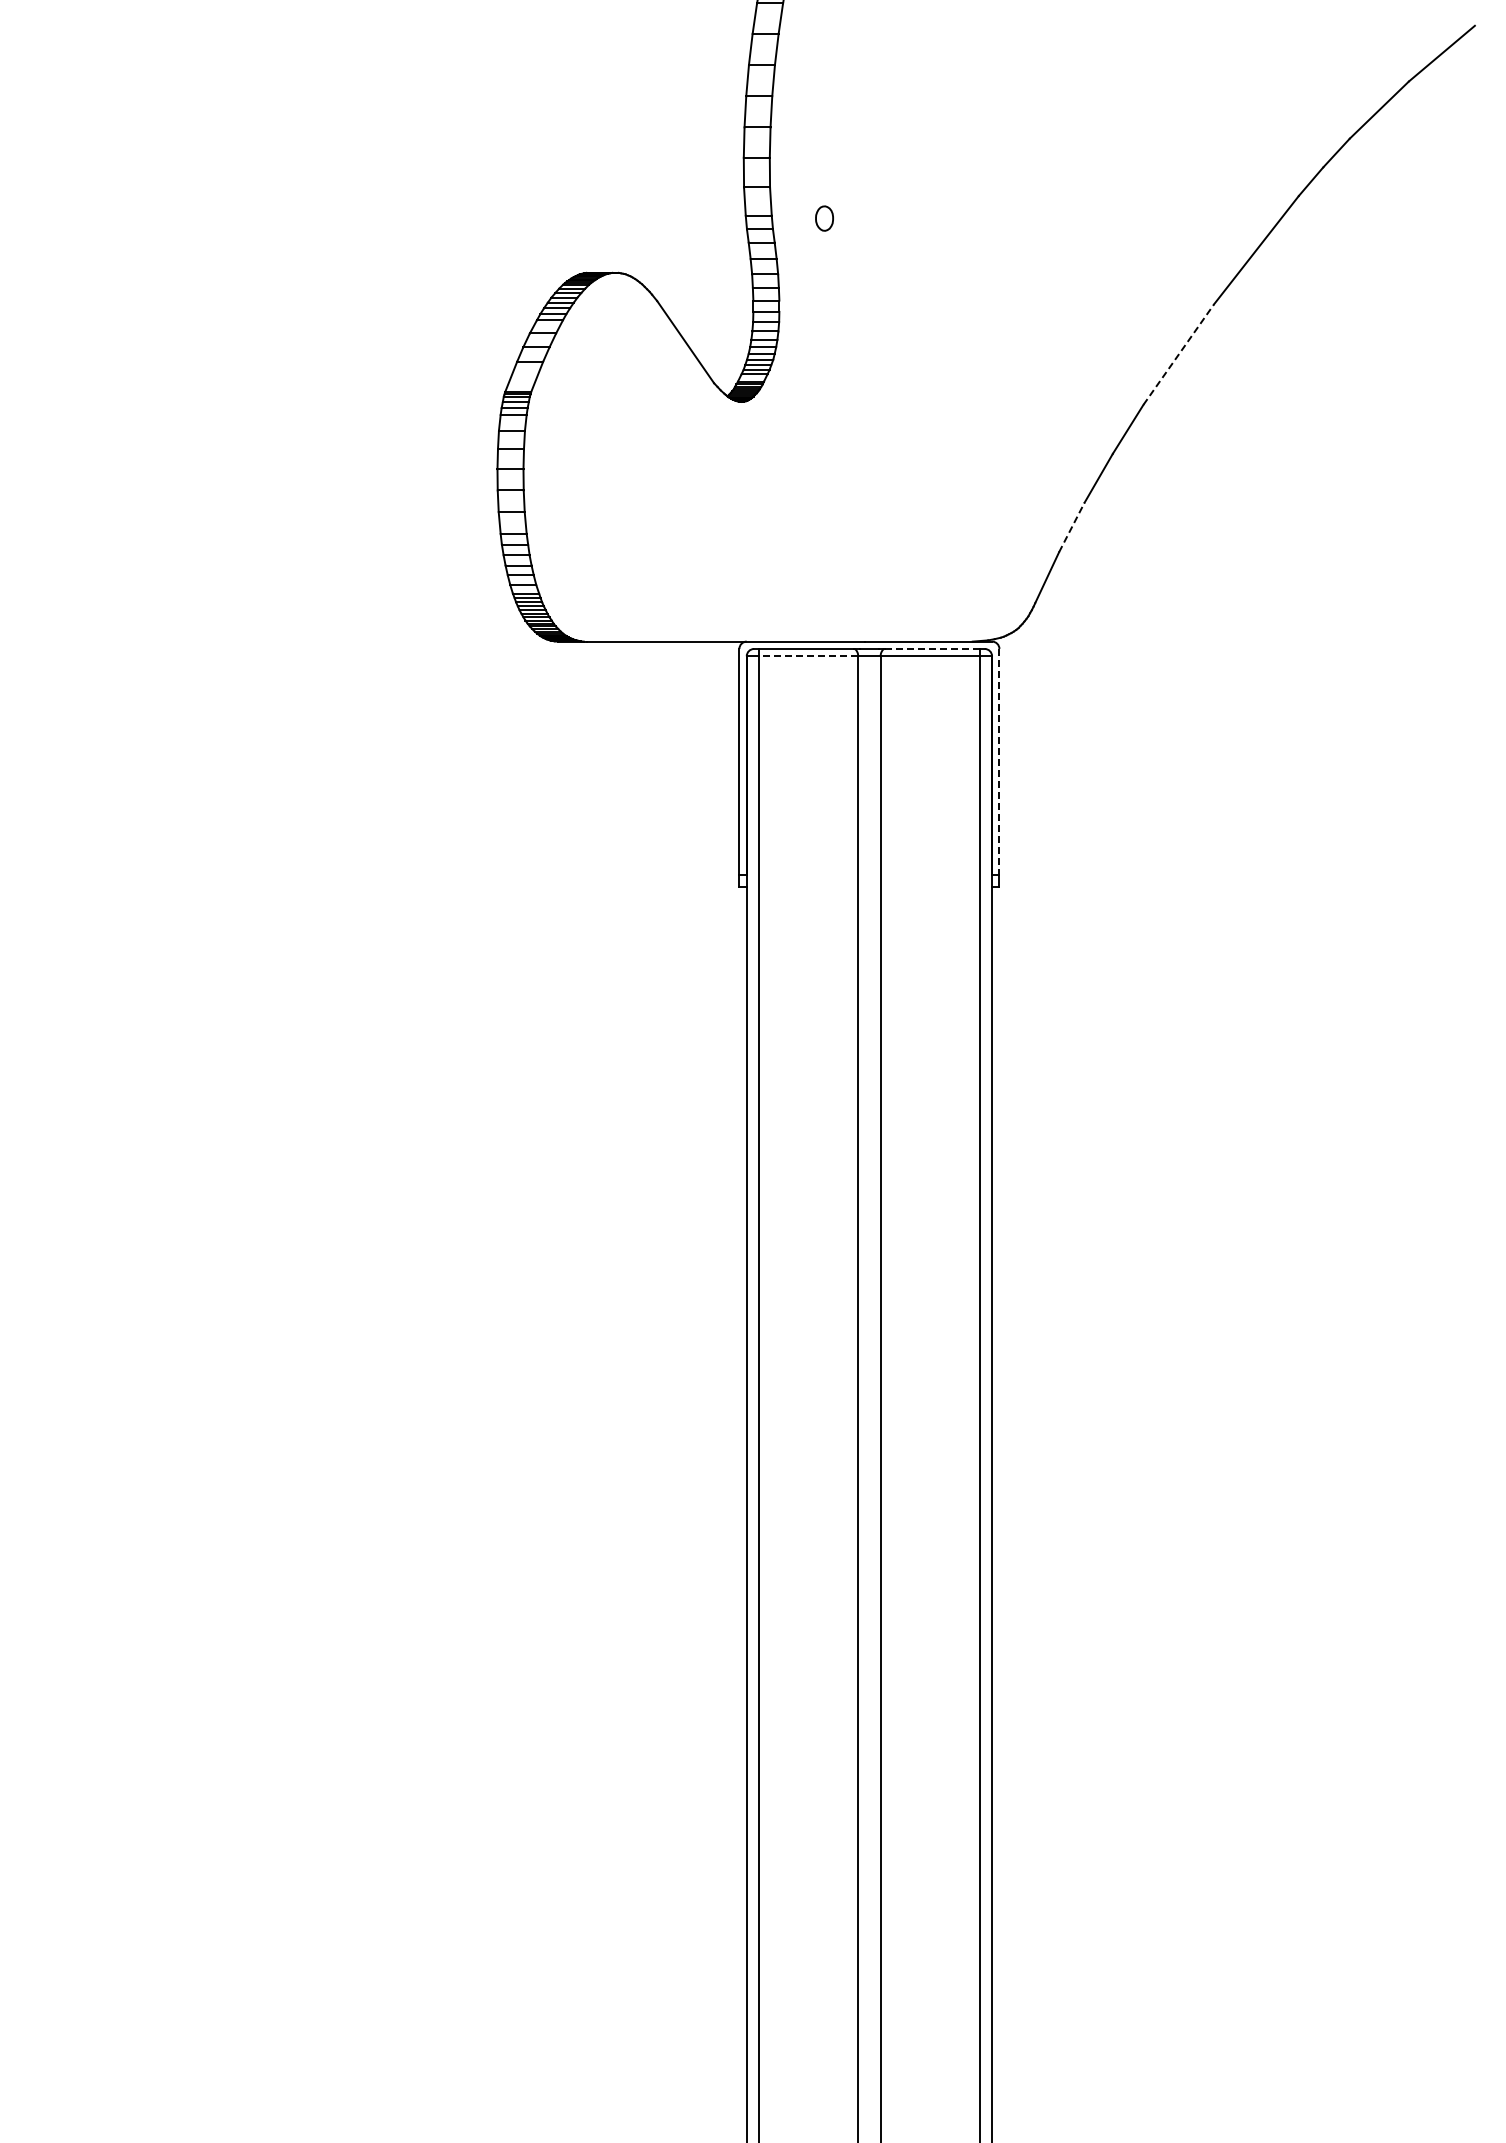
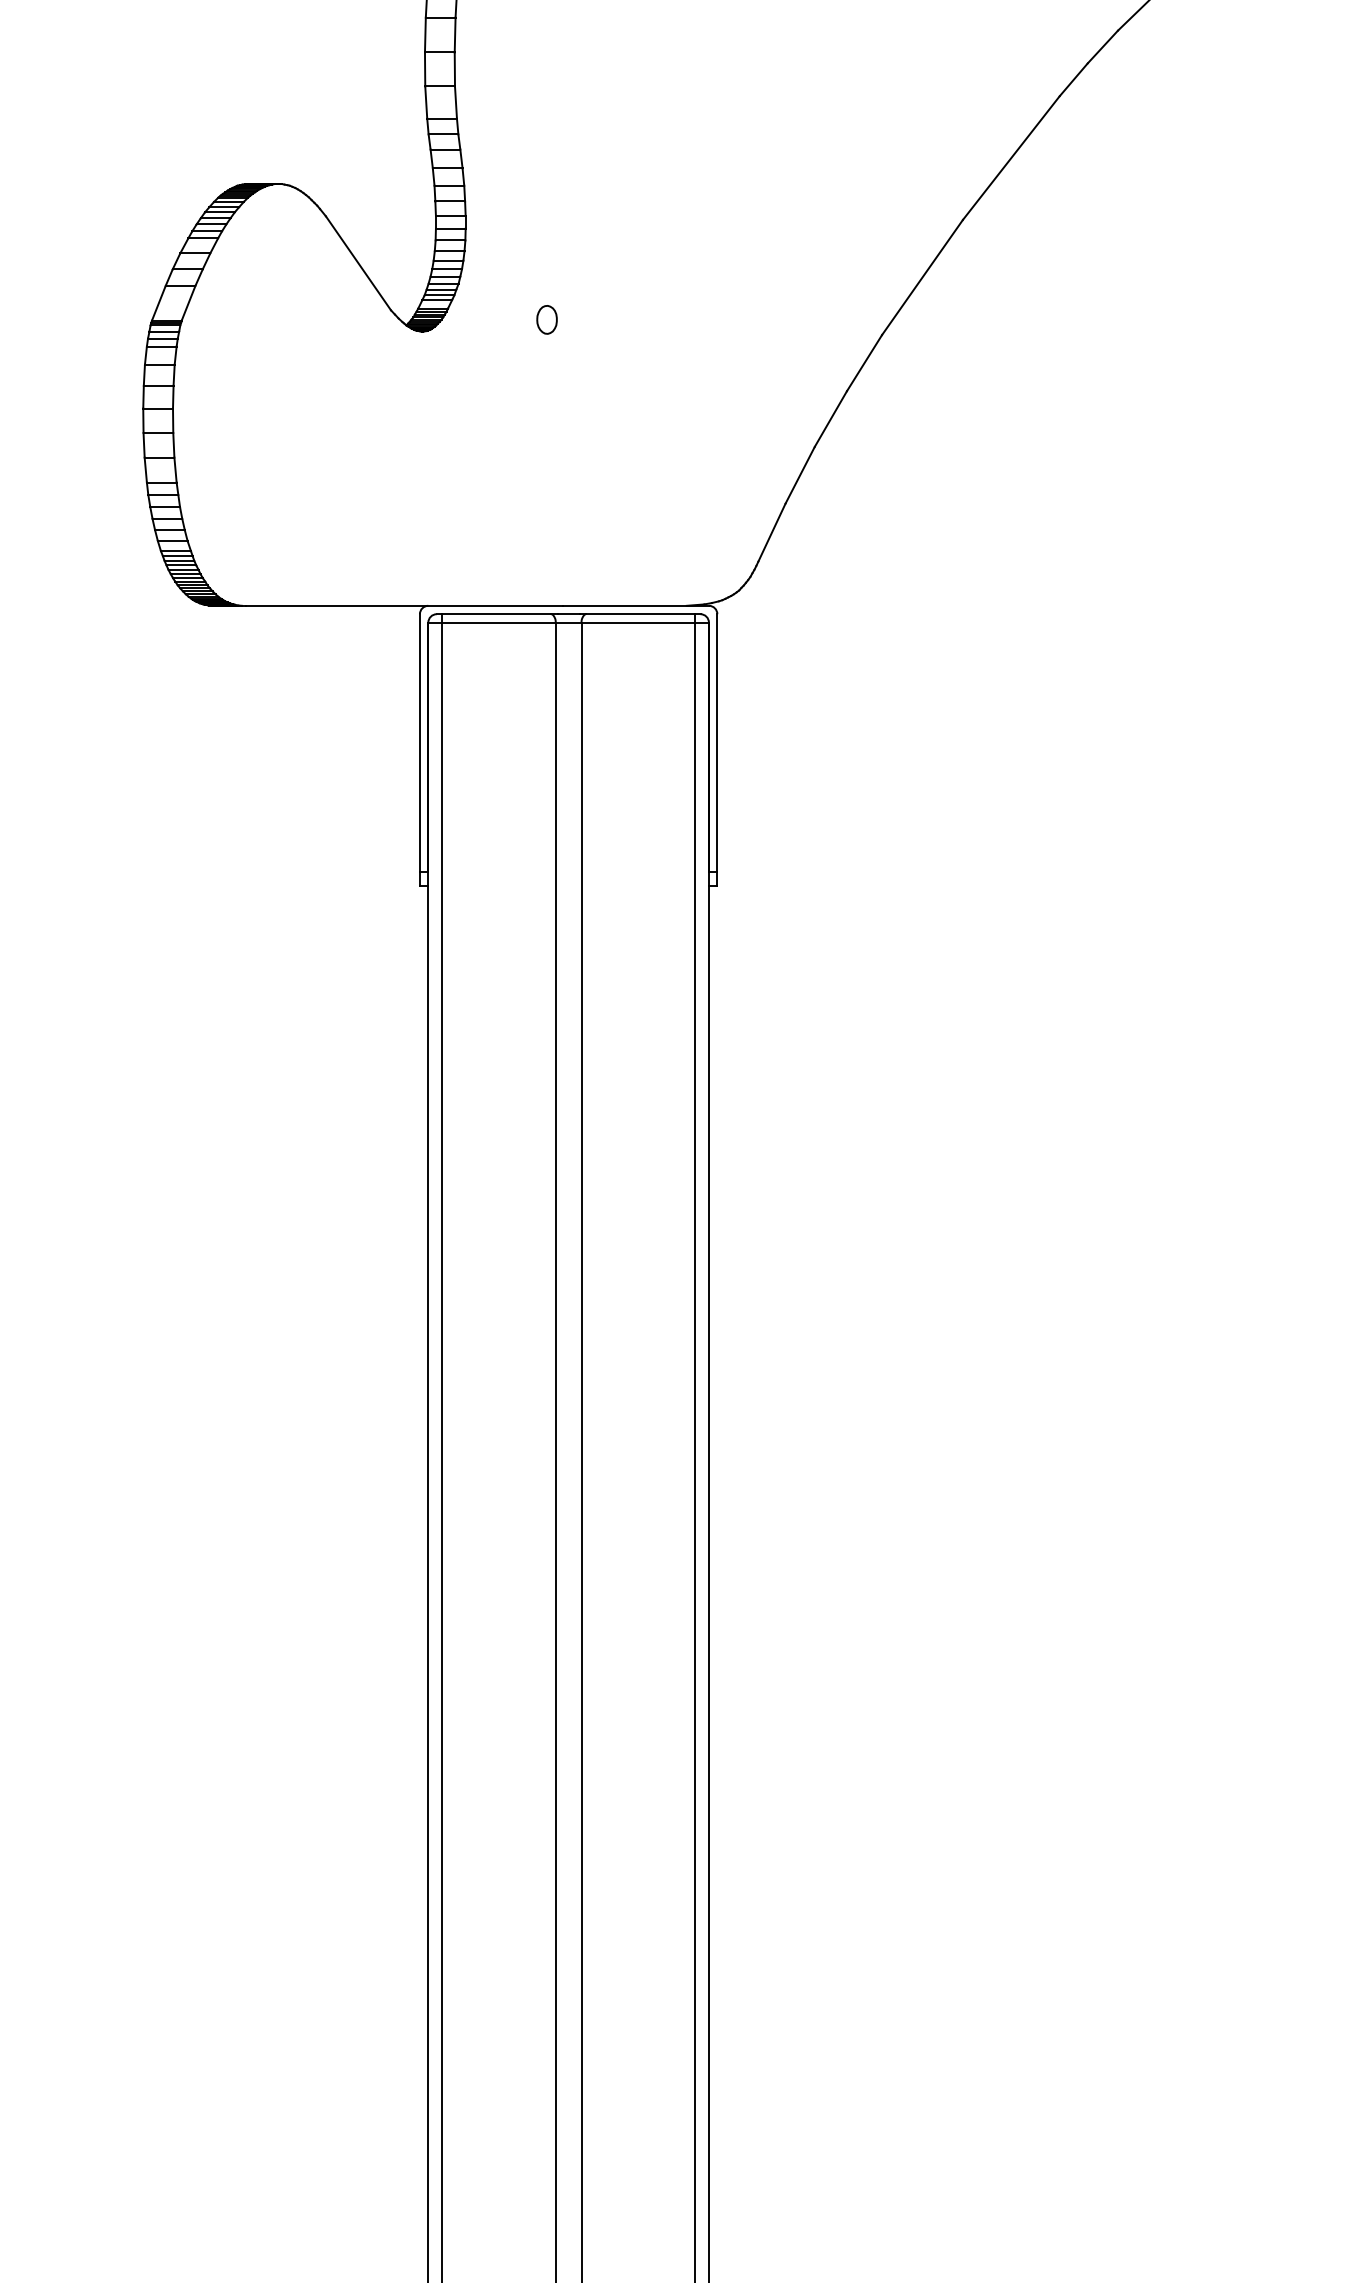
part: (824, 218) -> (547, 319), moved
line: (1179, 354) -> (923, 277), dashed -> solid
line: (1071, 527) -> (799, 475), dashed -> solid
line: (932, 648) -> (640, 613), dashed -> solid
line: (808, 656) -> (498, 622), dashed -> solid
line: (999, 761) -> (717, 742), dashed -> solid

